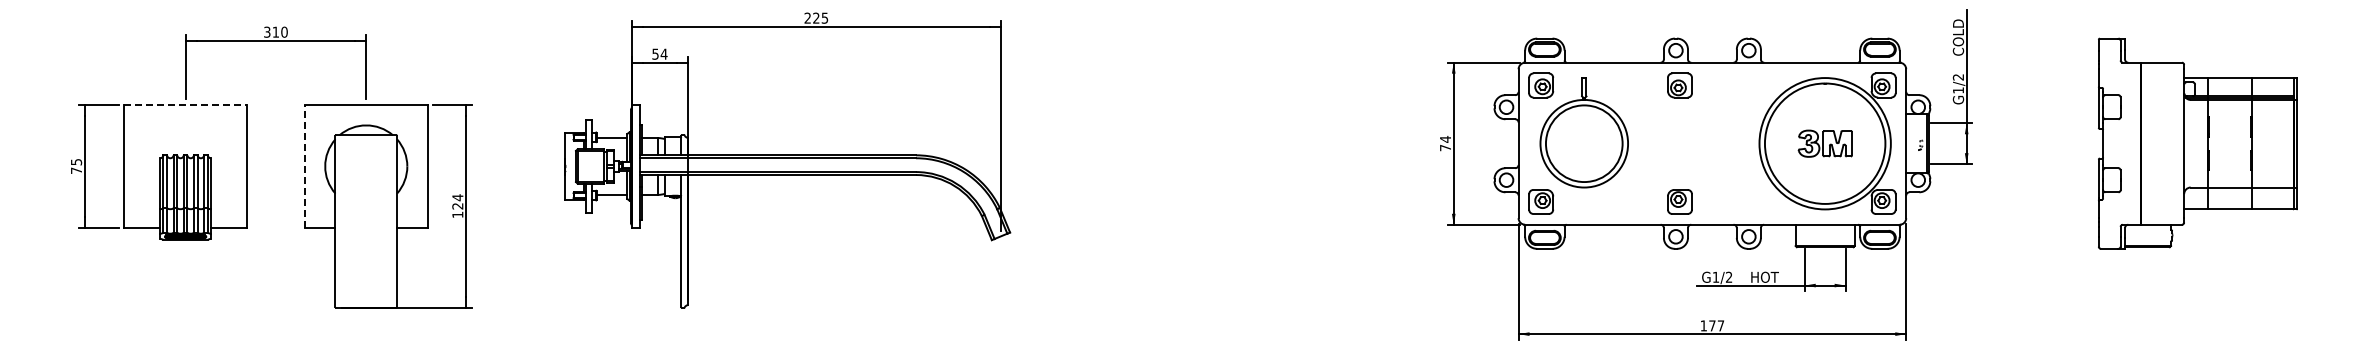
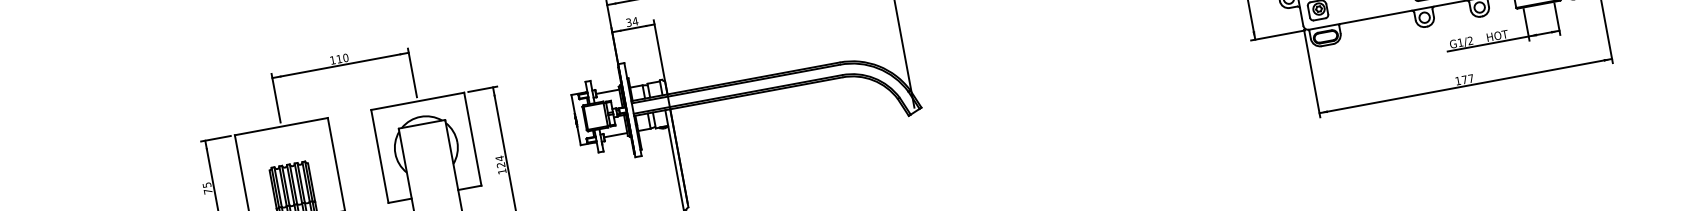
text: (267, 31) -> (332, 59), 310 -> 110
text: (655, 53) -> (628, 22), 54 -> 34
line: (185, 104) -> (281, 126), dashed -> solid
line: (304, 166) -> (379, 156), dashed -> solid

